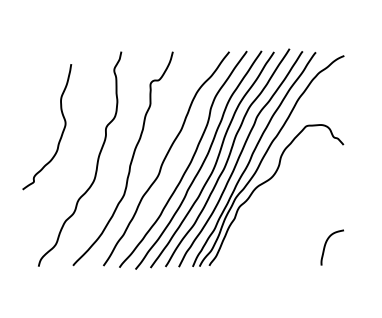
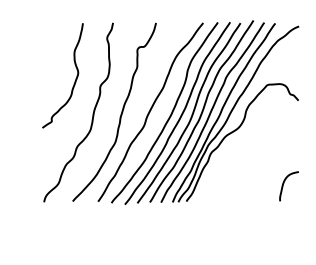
curve: (61, 133) -> (74, 81), moved

